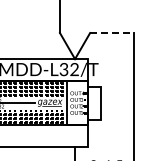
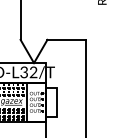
line: (111, 33) -> (66, 40), dashed -> solid

